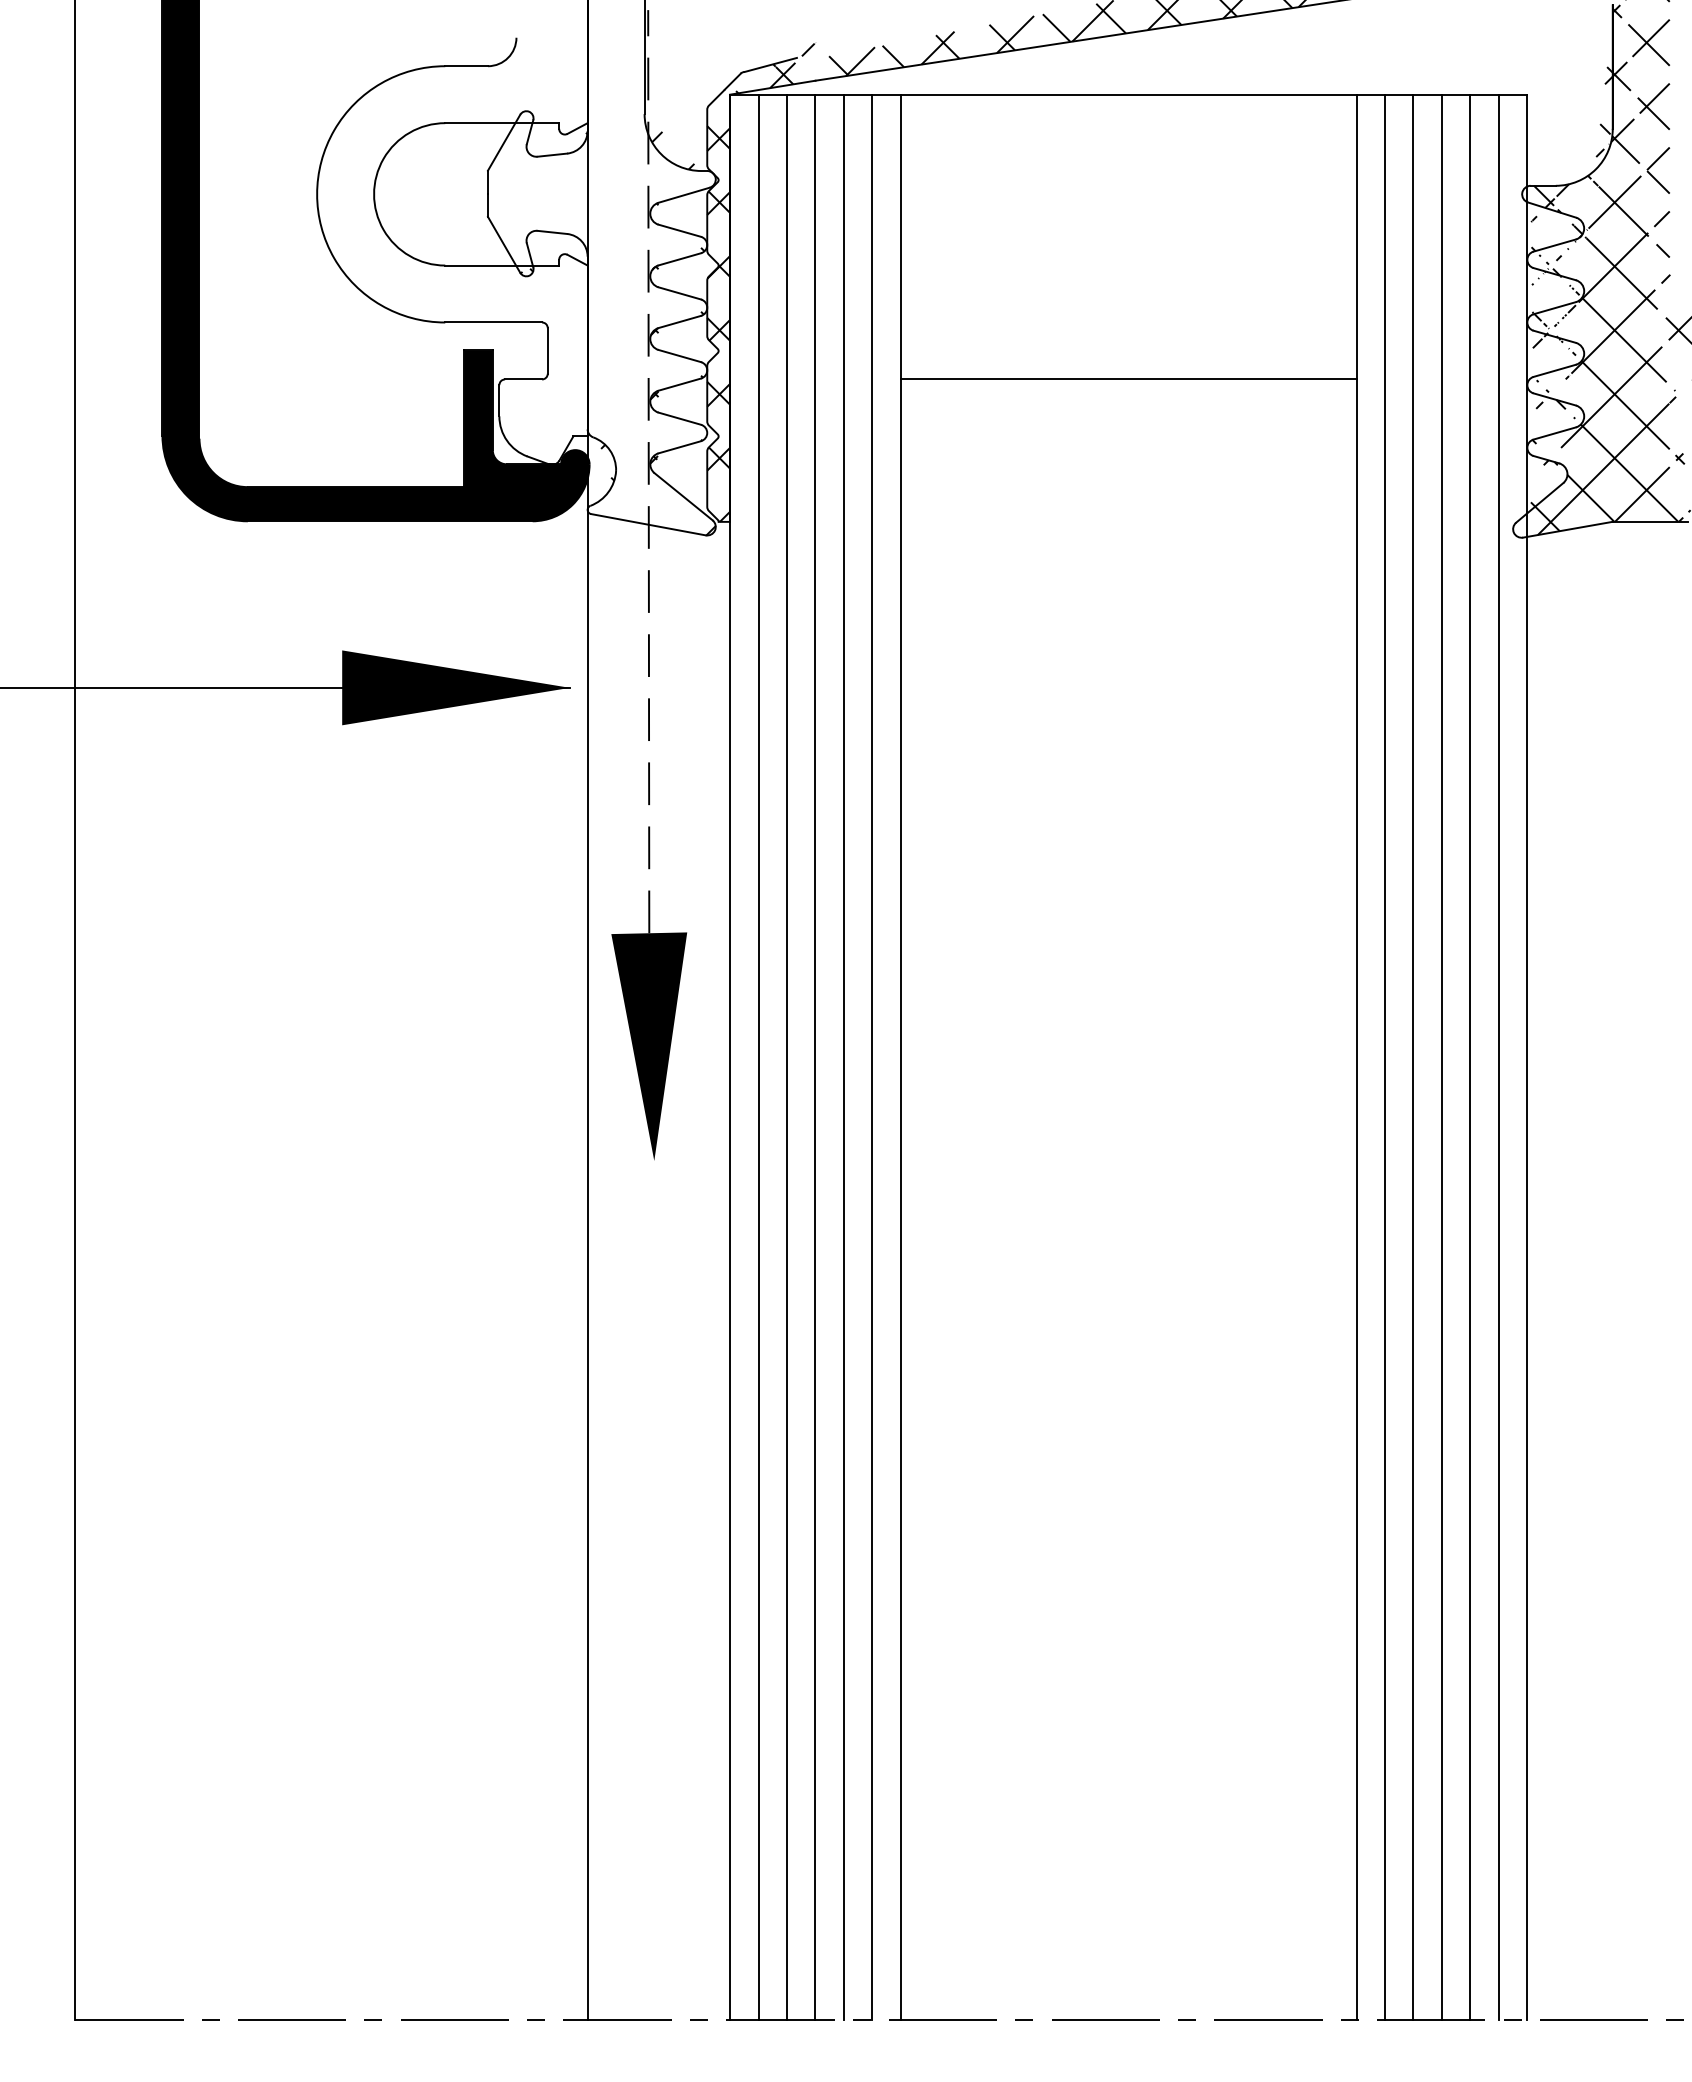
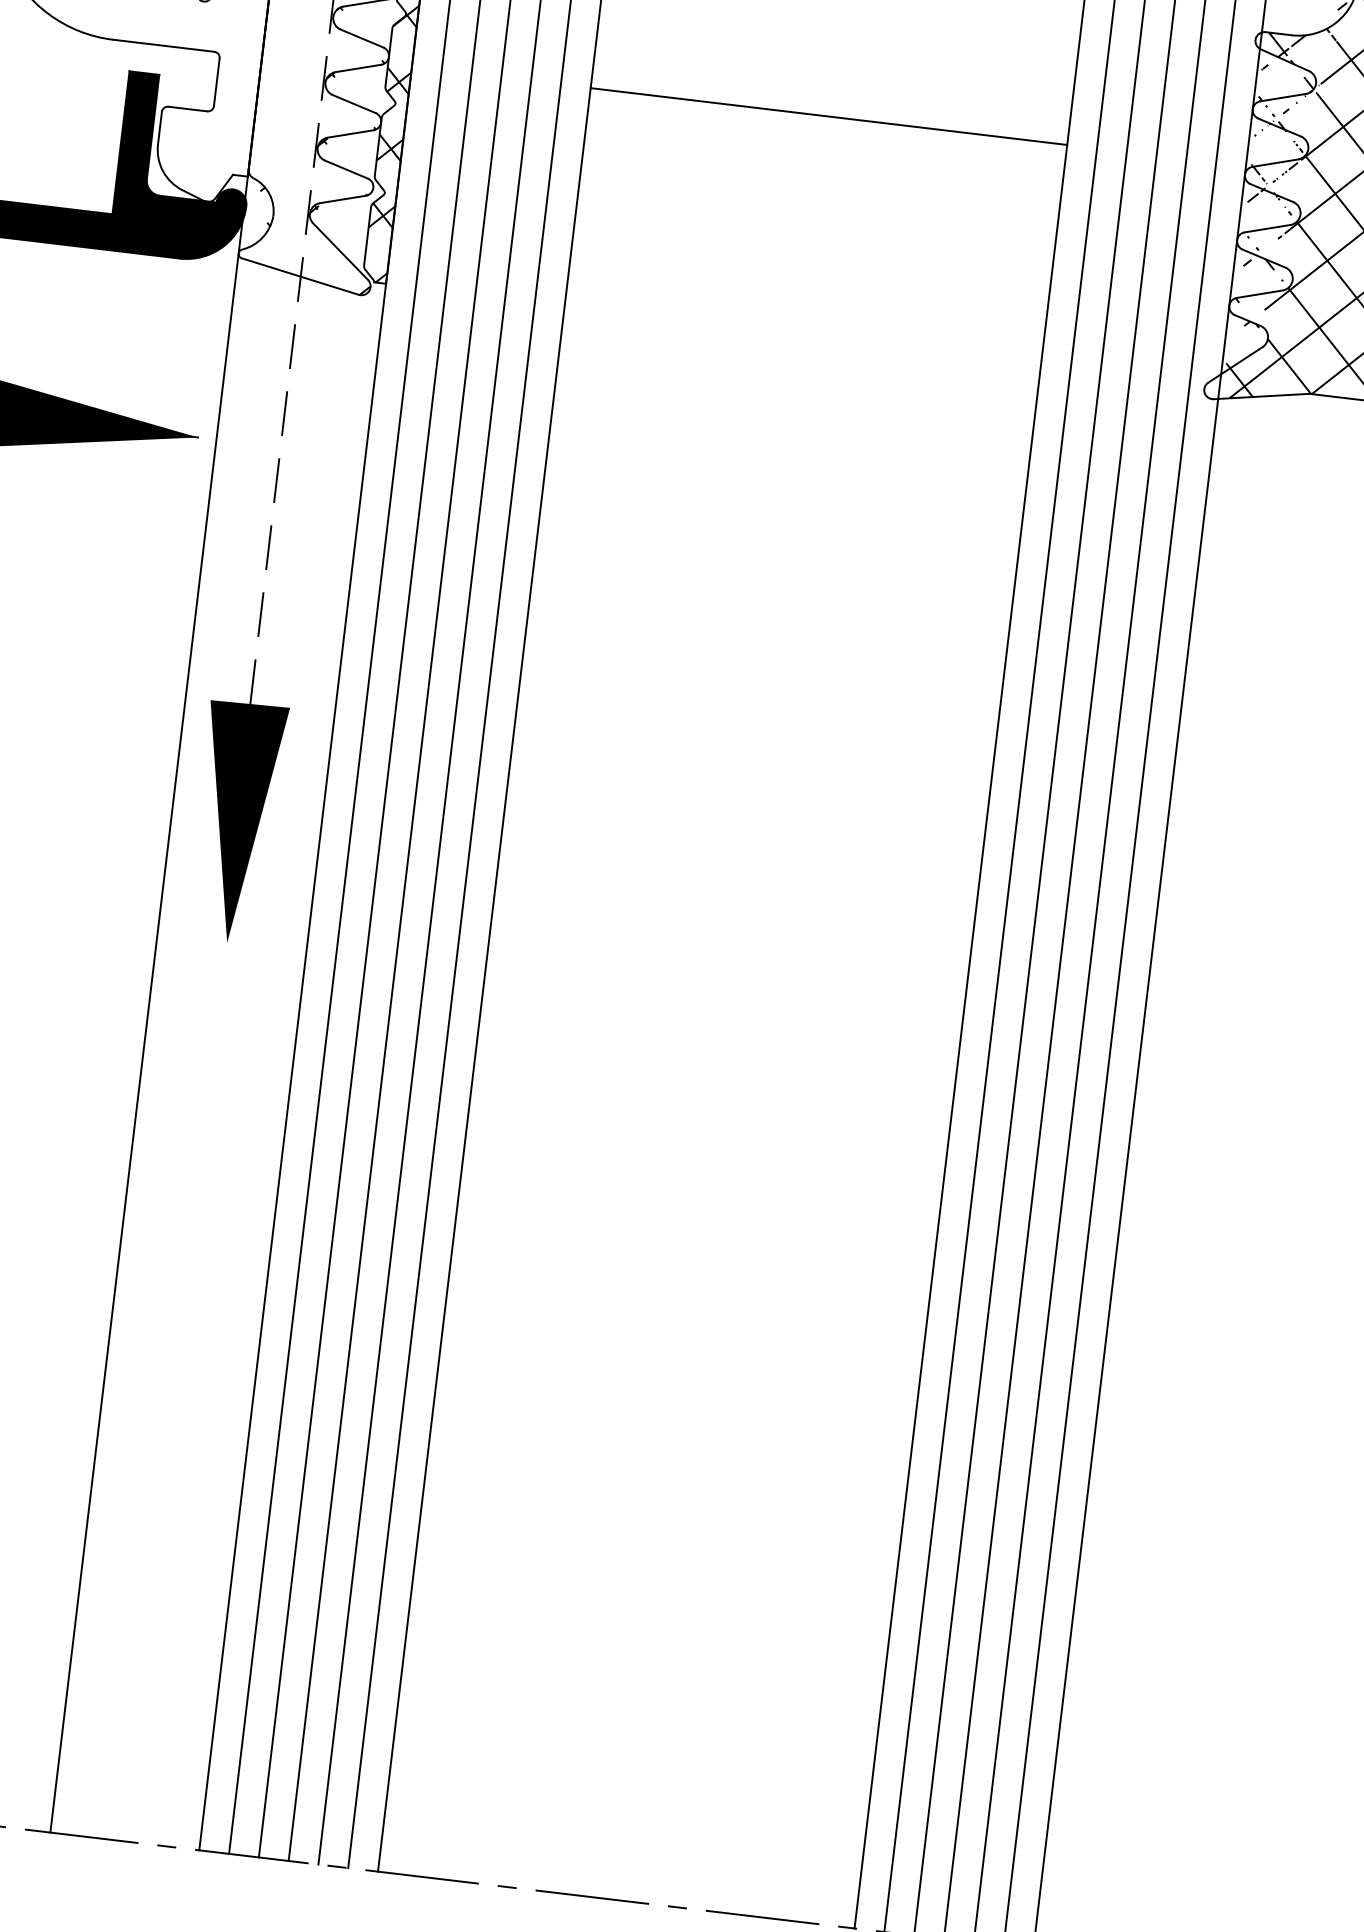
line: (1128, 379) -> (828, 116), moved

